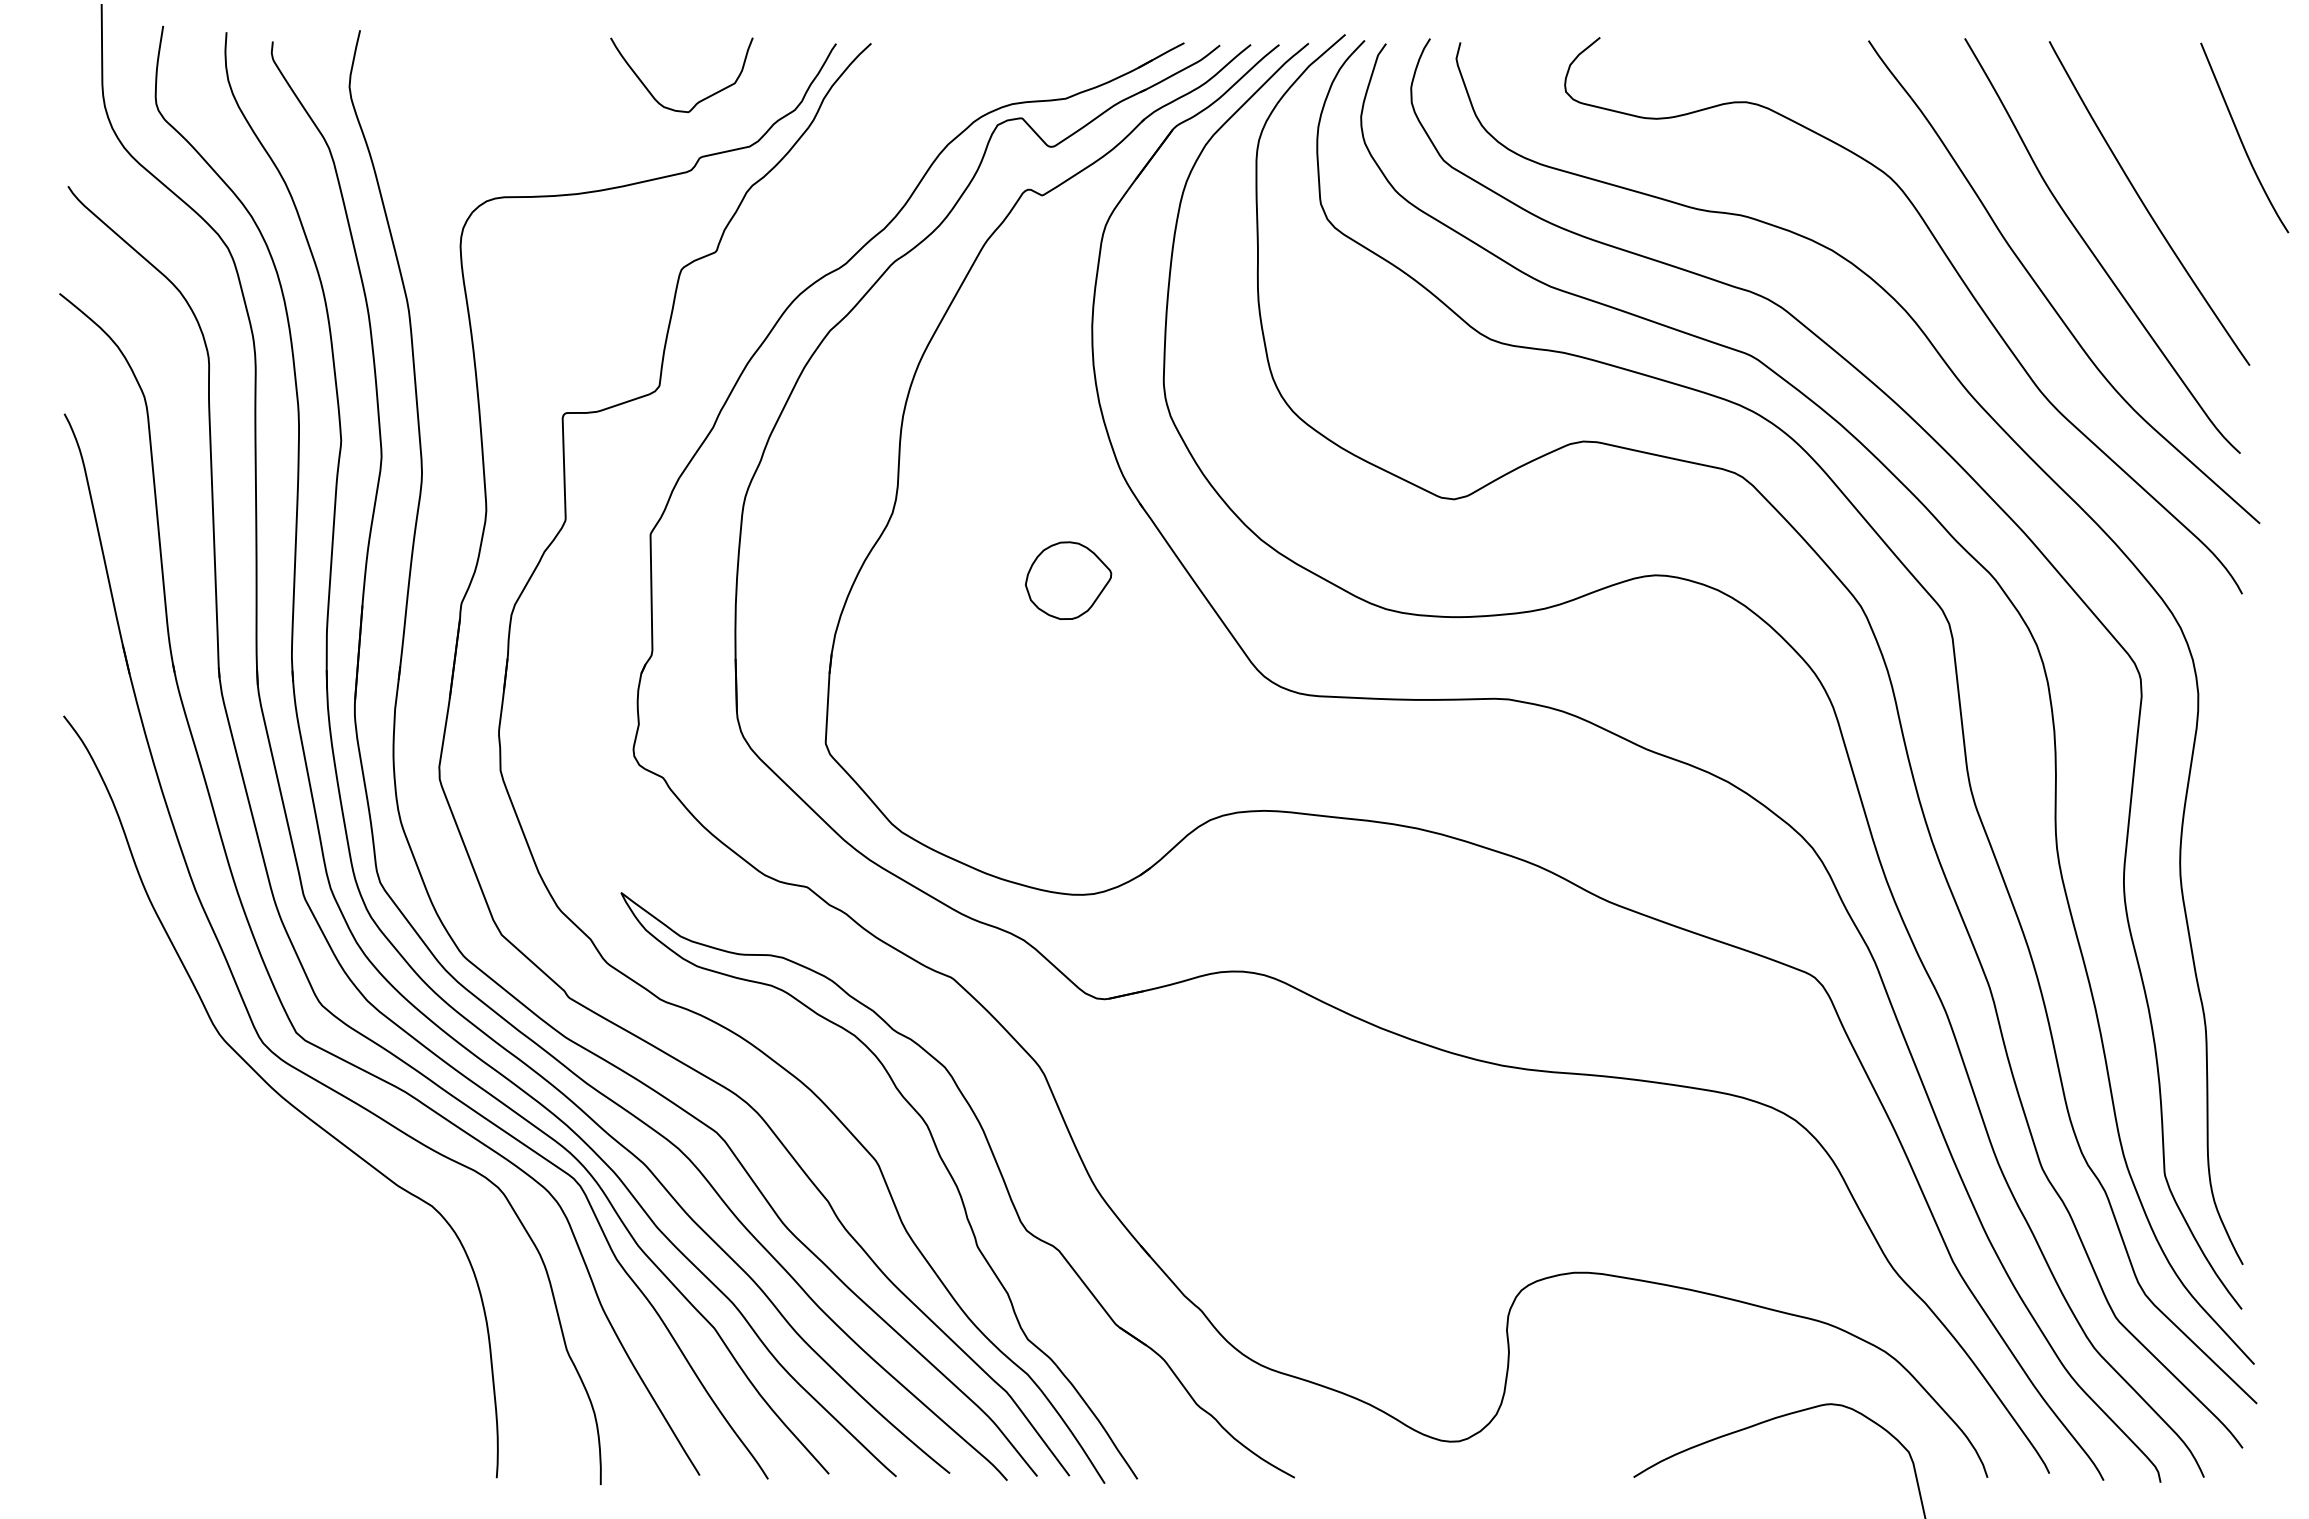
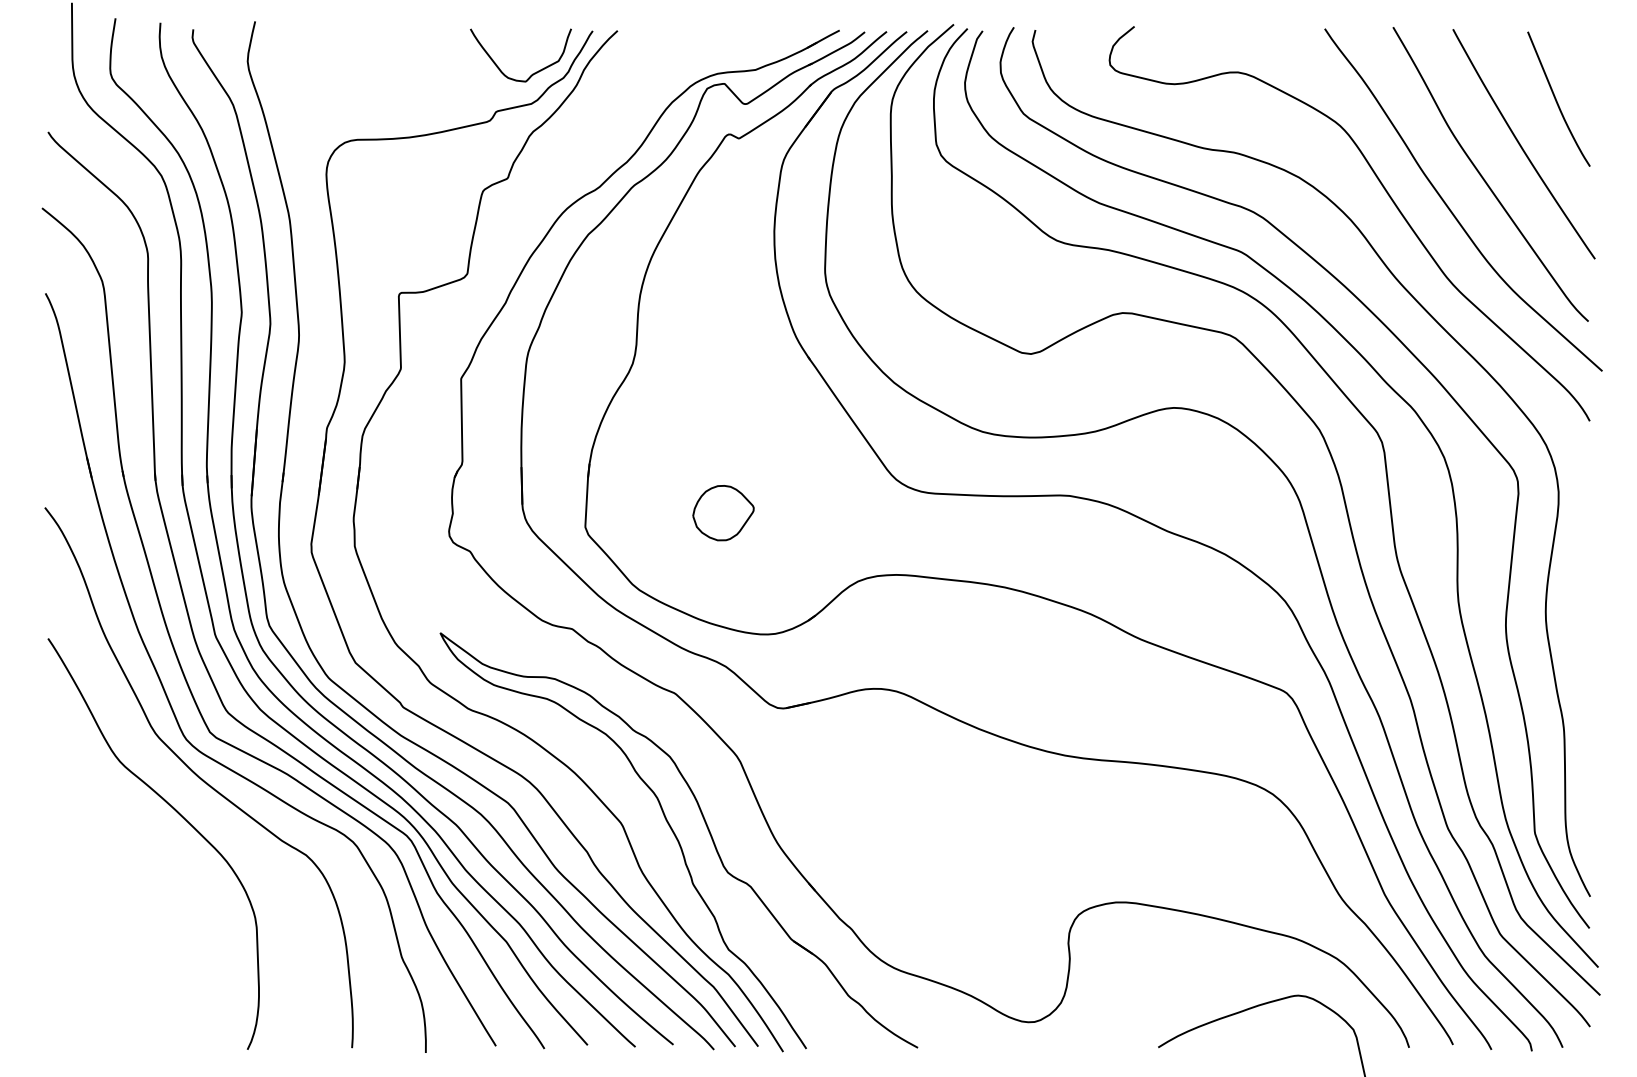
curve: (699, 100) -> (533, 73), moved
curve: (2241, 138) -> (1556, 99), moved
part: (1068, 580) -> (723, 512), moved
curve: (255, 1151) -> (181, 816), added

